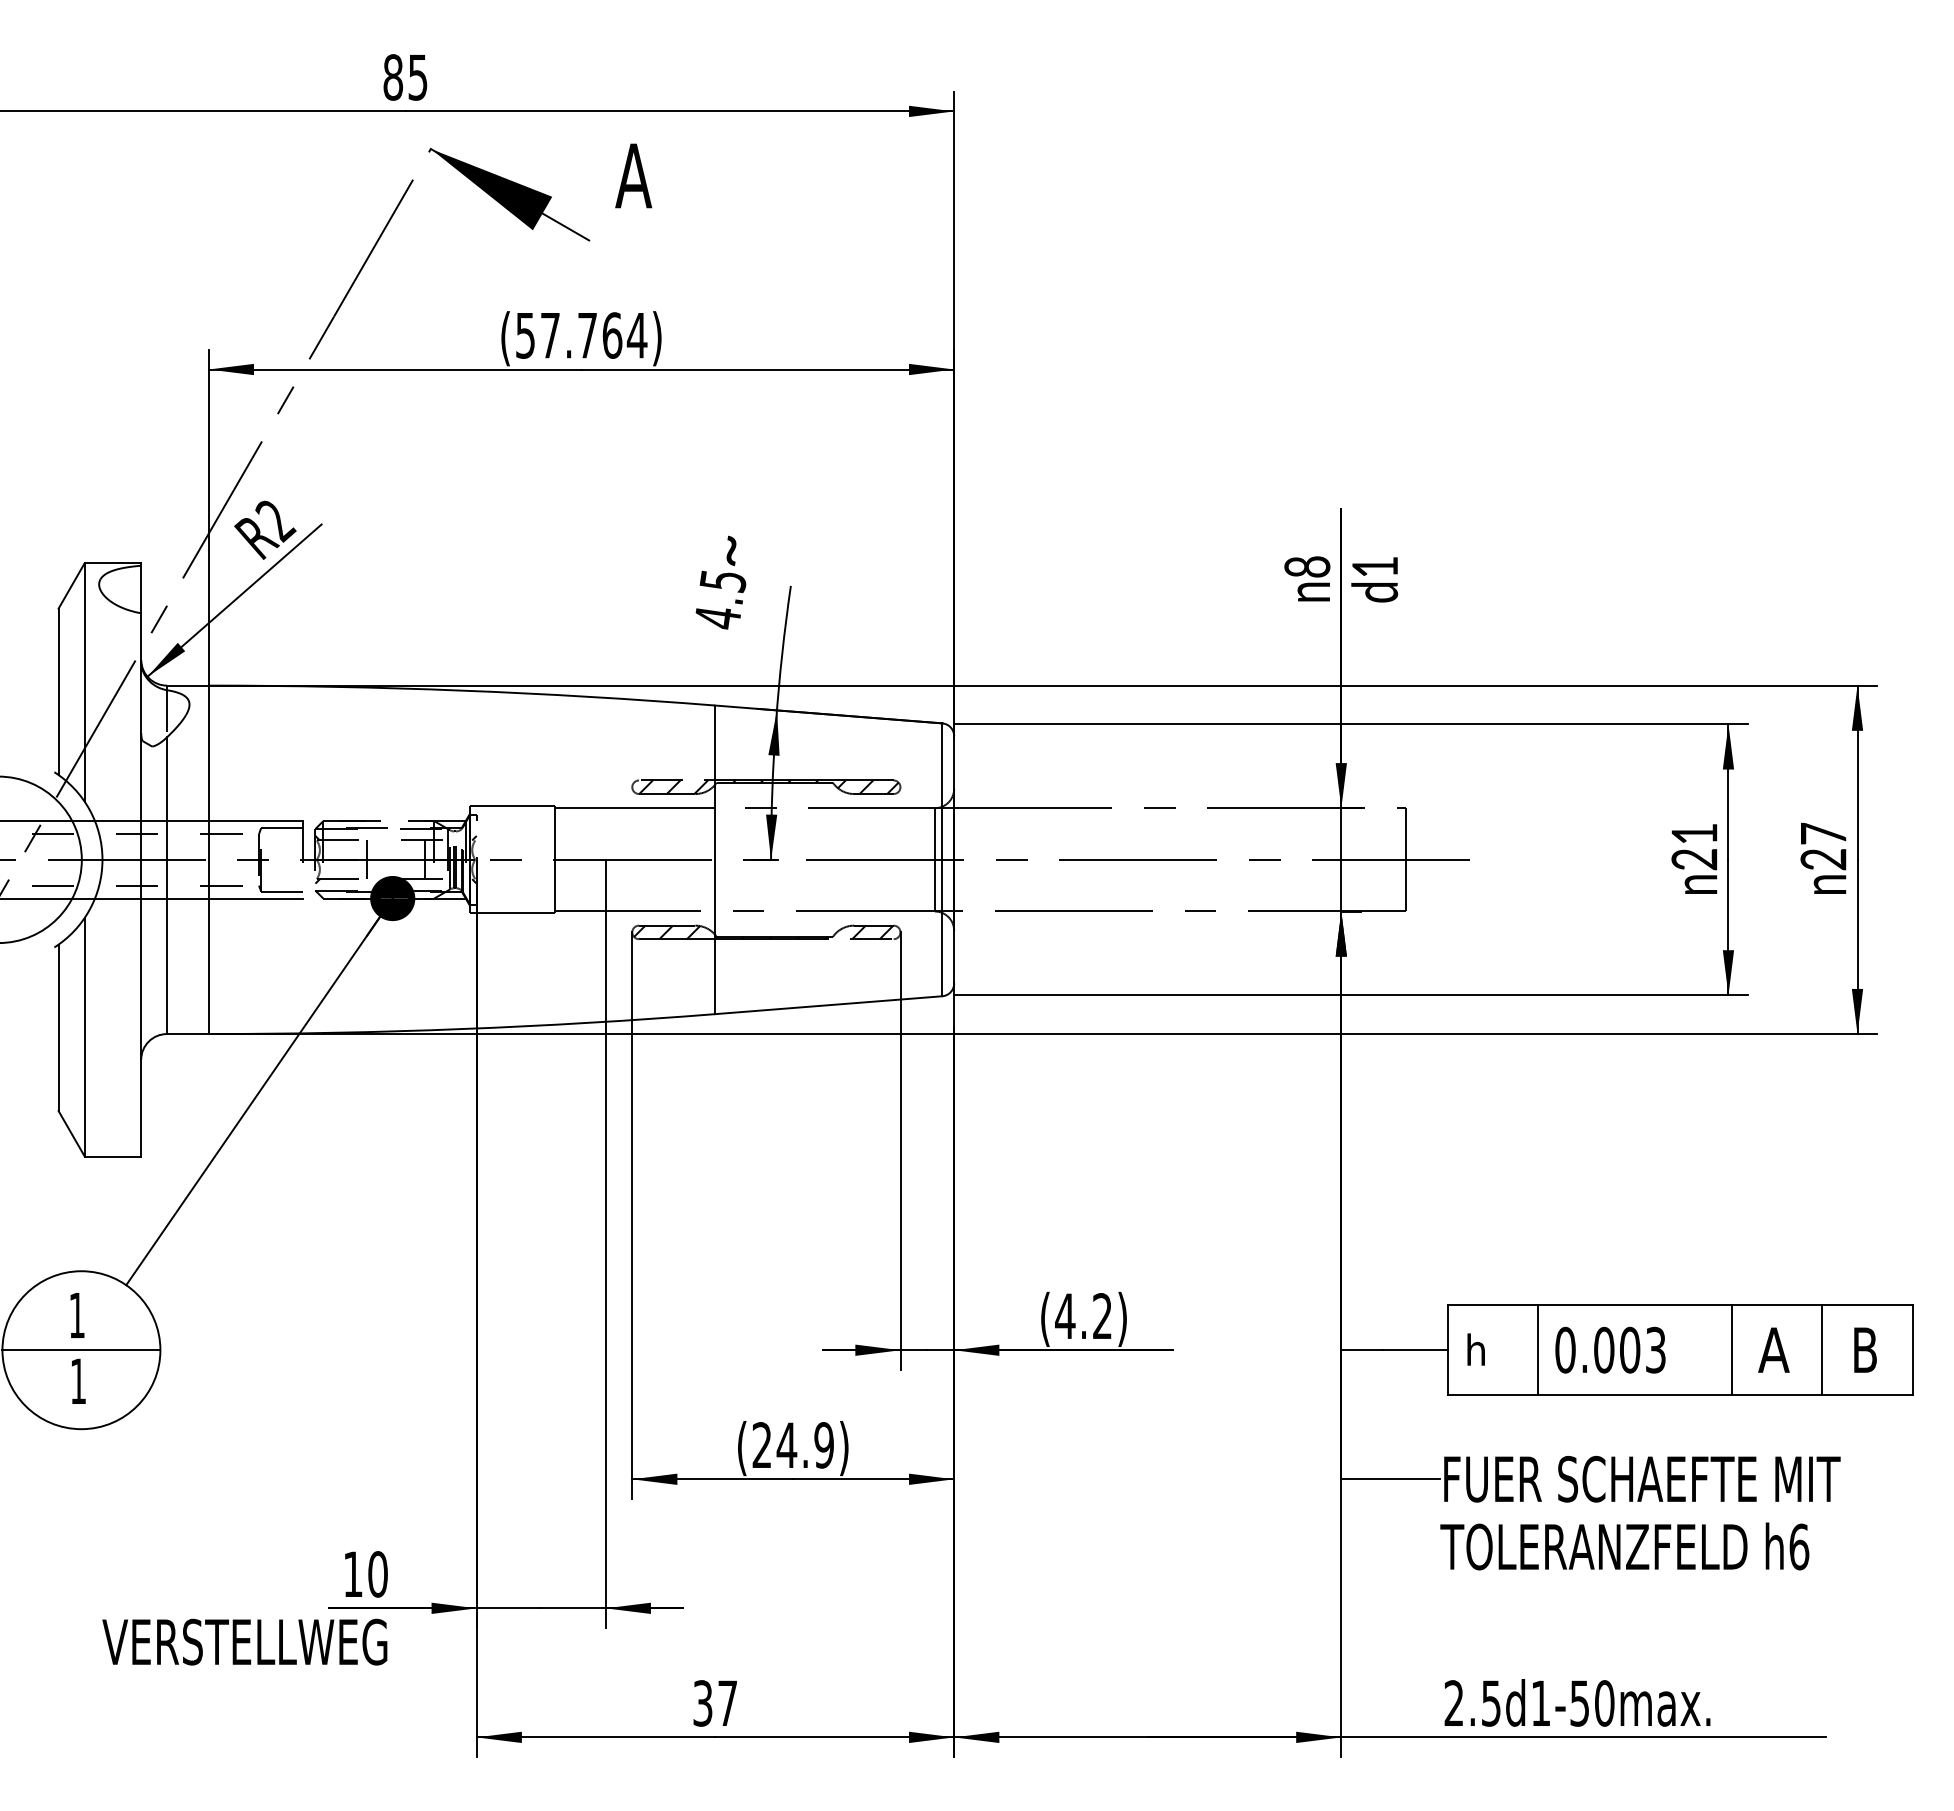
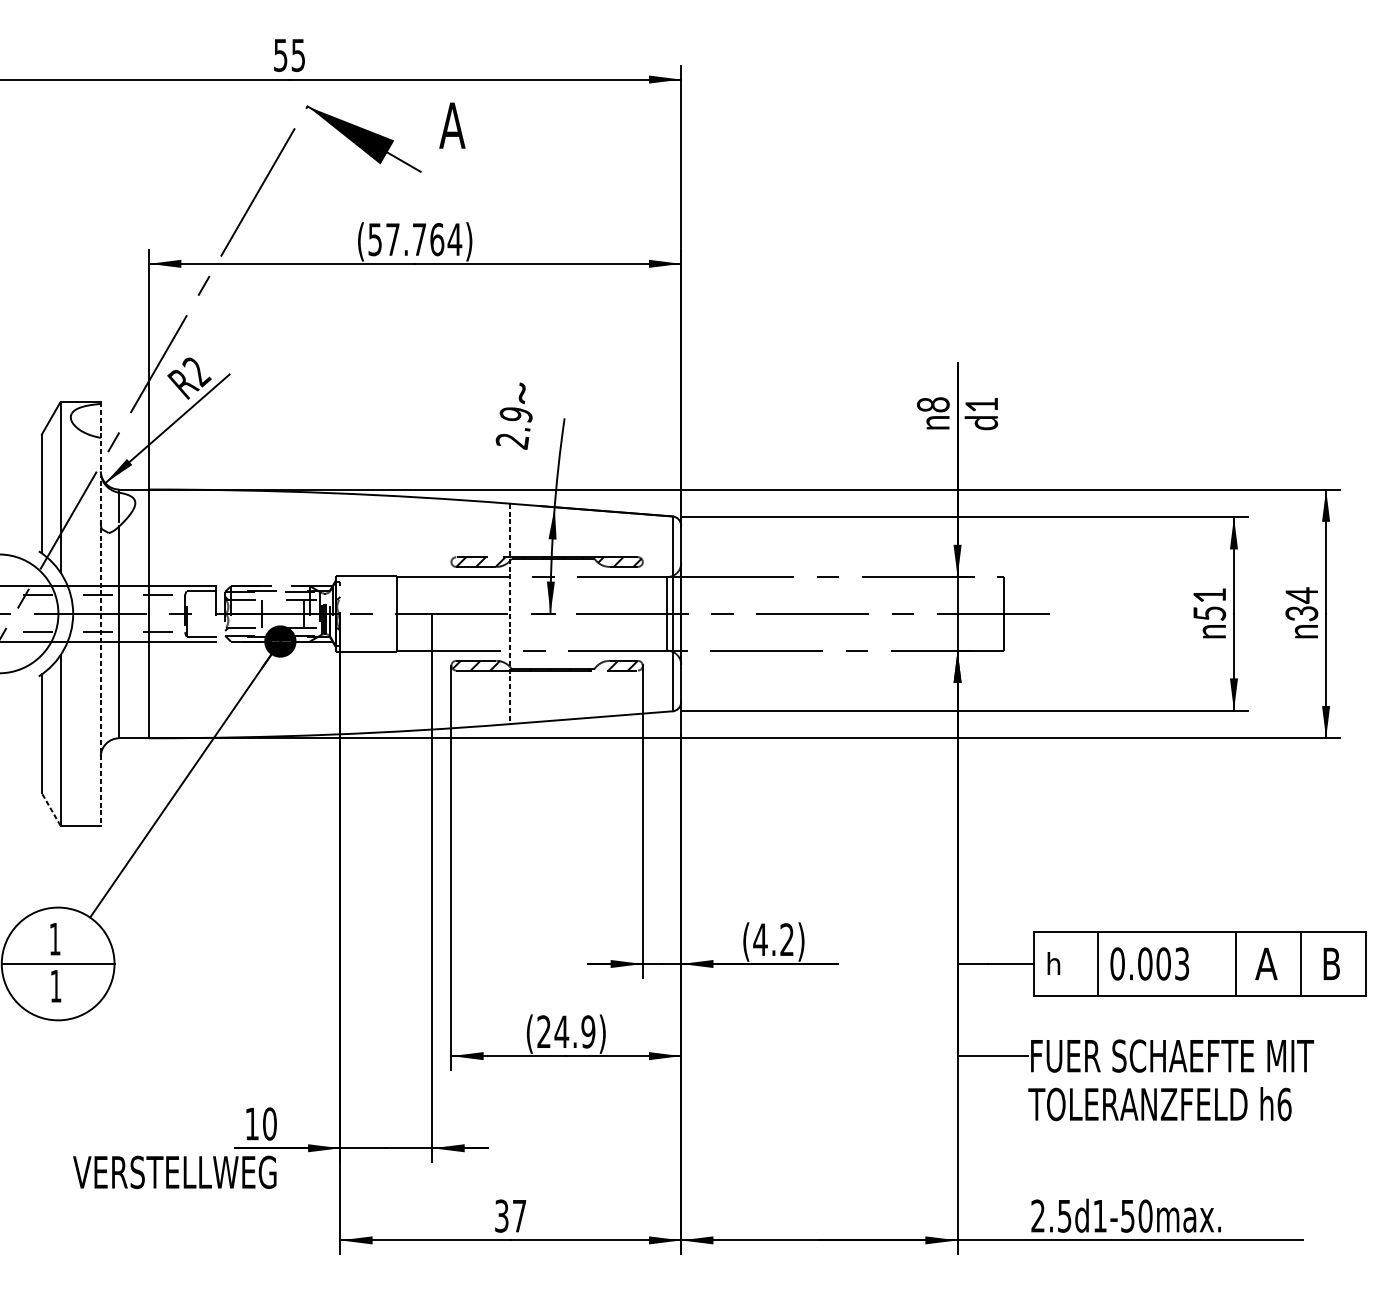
text: (393, 77) -> (280, 55), 85 -> 55
text: (720, 600) -> (514, 428), 4.5 -> 2.9
text: (1823, 846) -> (1301, 604), 27 -> 34
line: (141, 859) -> (101, 613), solid -> dashed
text: (1694, 859) -> (1209, 613), 21 -> 51
line: (715, 860) -> (510, 614), solid -> dashed
line: (71, 1133) -> (51, 809), solid -> dashed

